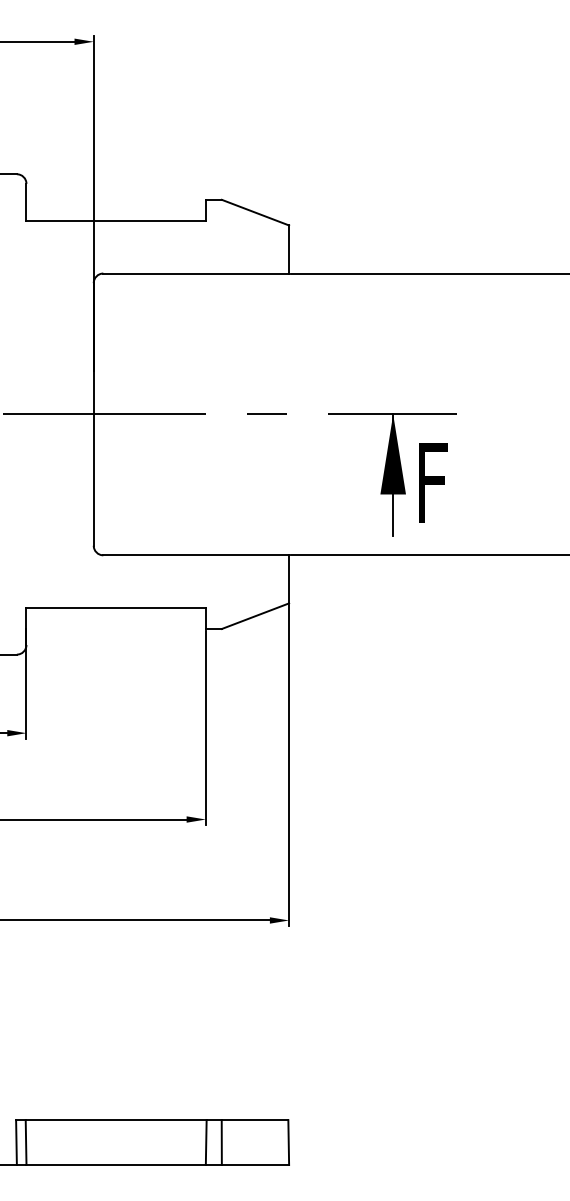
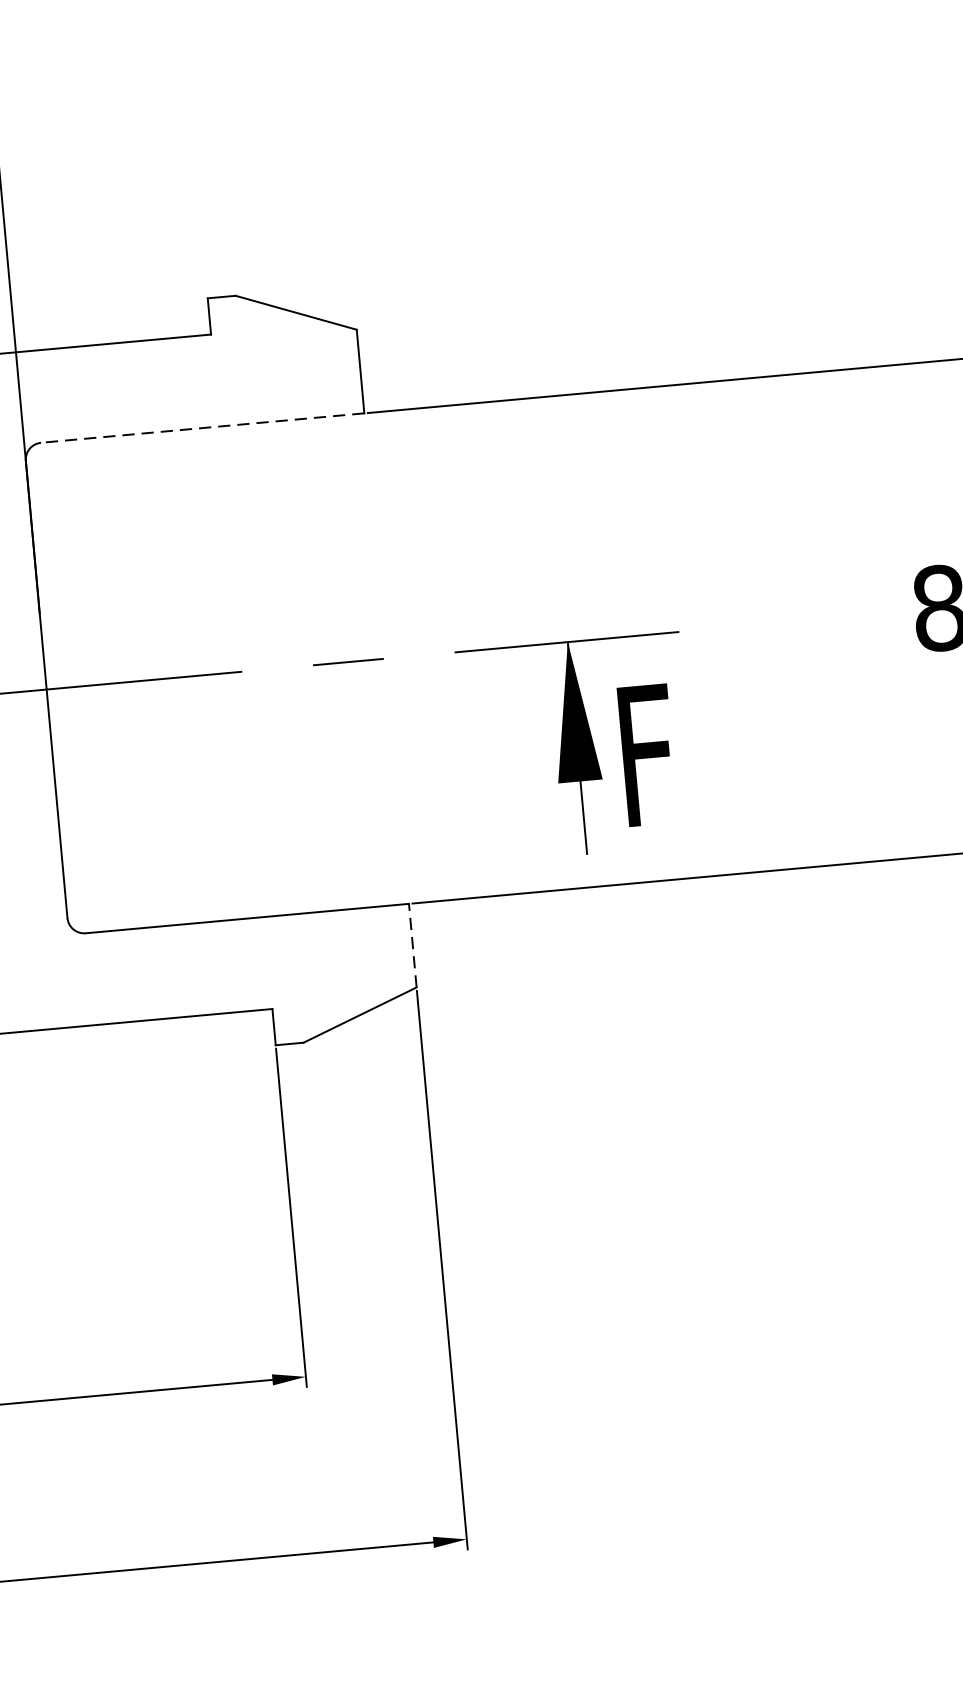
line: (196, 273) -> (203, 428), solid -> dashed
line: (289, 578) -> (413, 944), solid -> dashed

